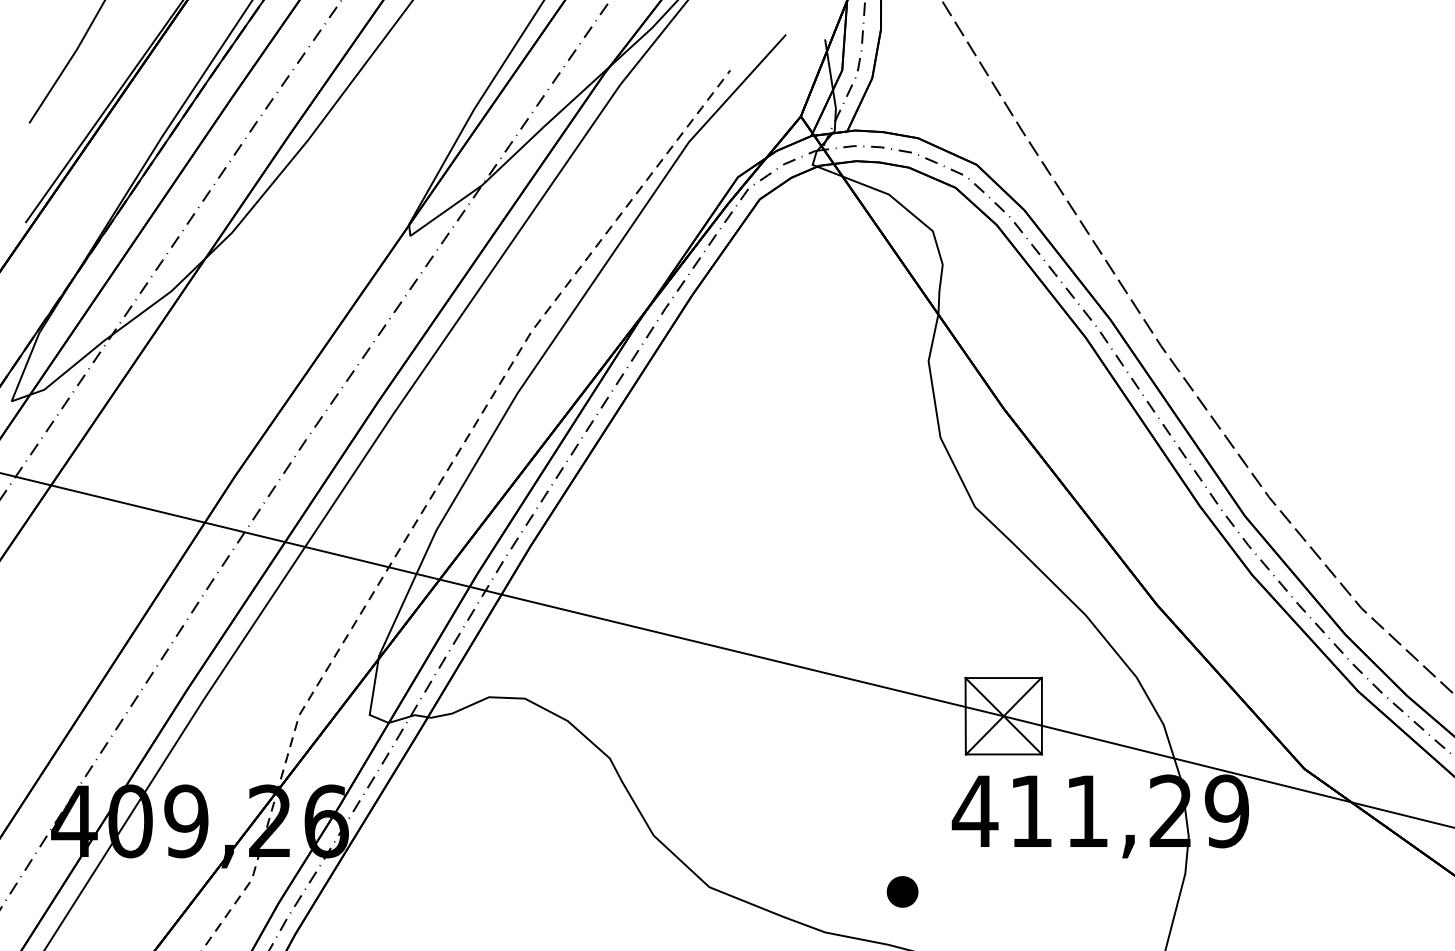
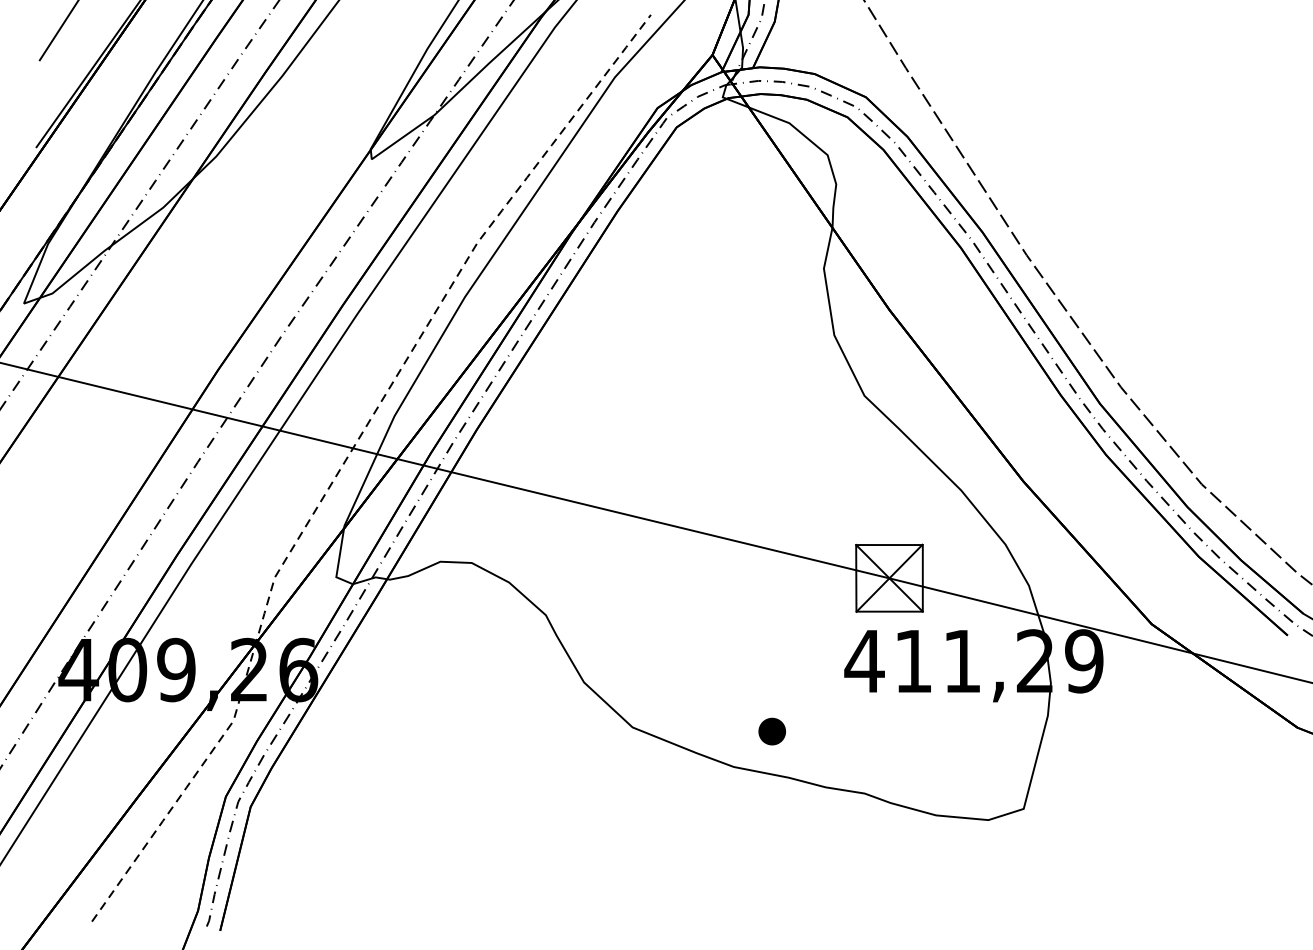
part: (901, 891) -> (771, 731), moved

